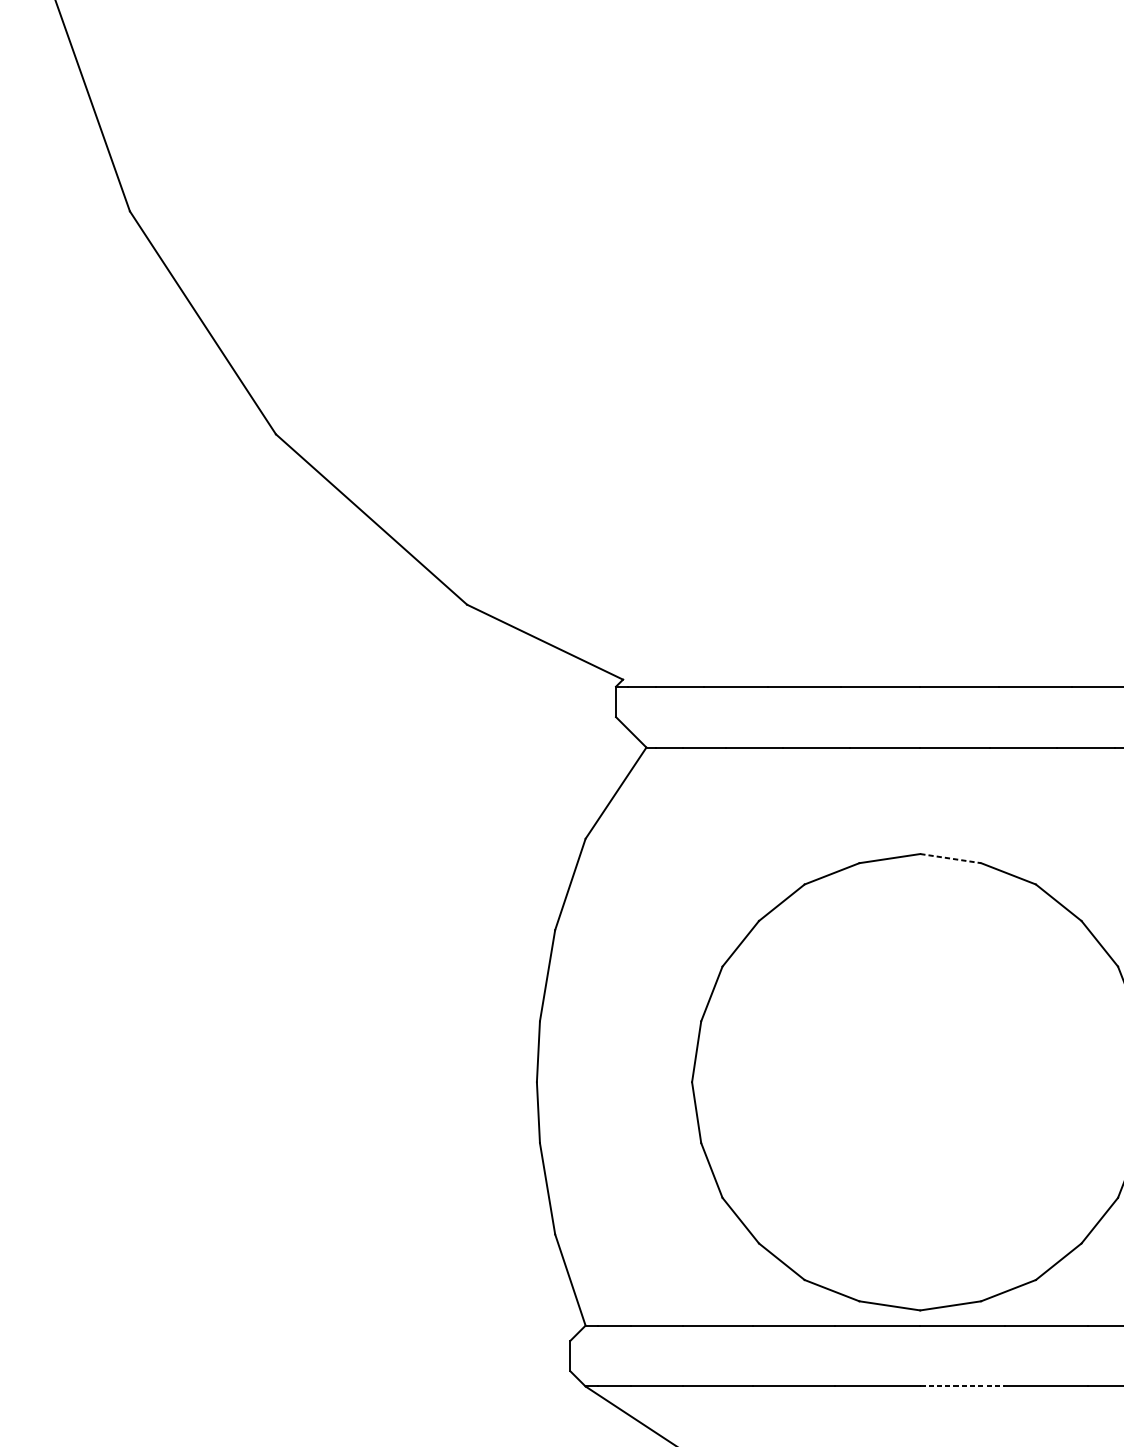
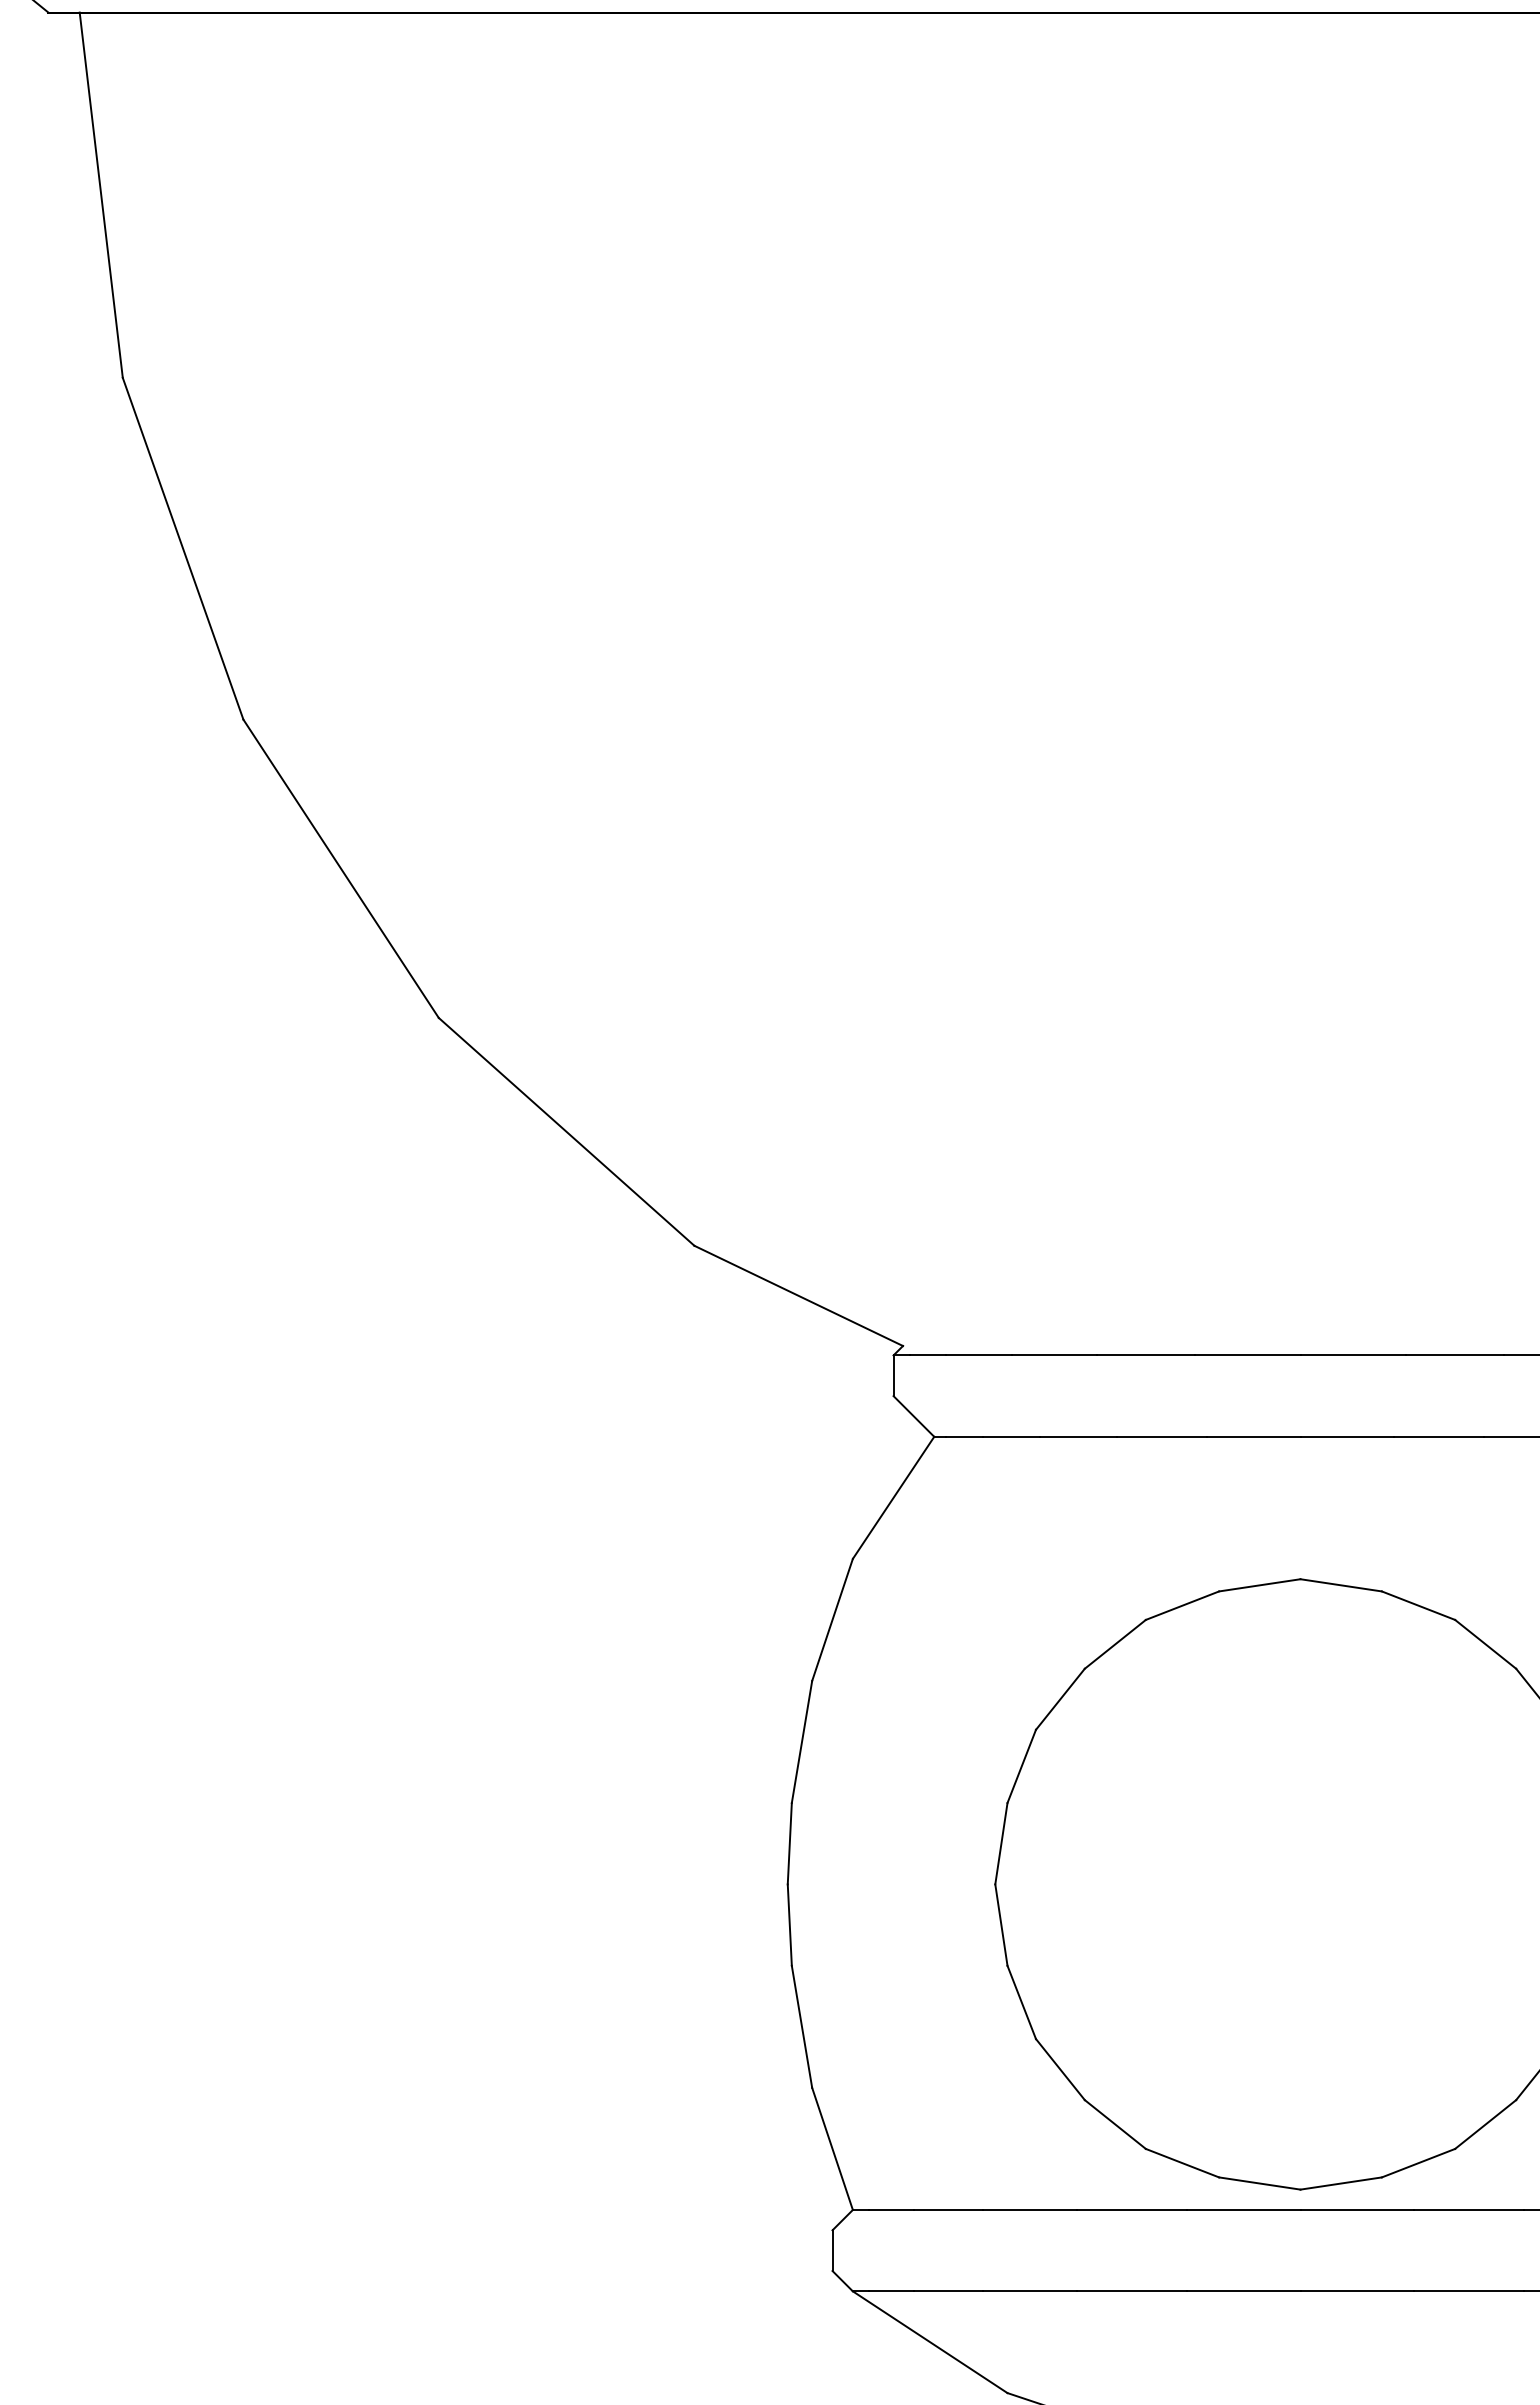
line: (950, 858) -> (1341, 1585), dashed -> solid
line: (962, 1386) -> (1357, 2291), dashed -> solid

